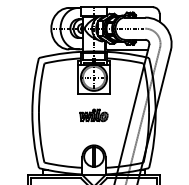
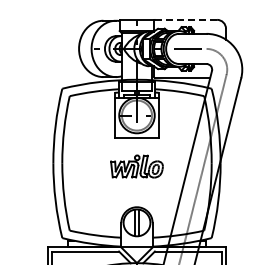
line: (130, 6) -> (186, 19), solid -> dashed
part: (93, 115) -> (136, 166), size x1.4

